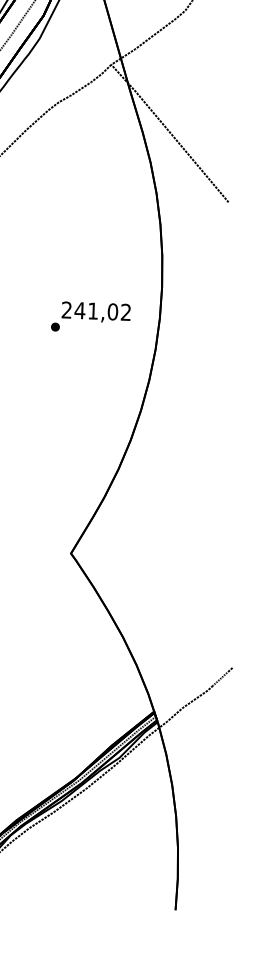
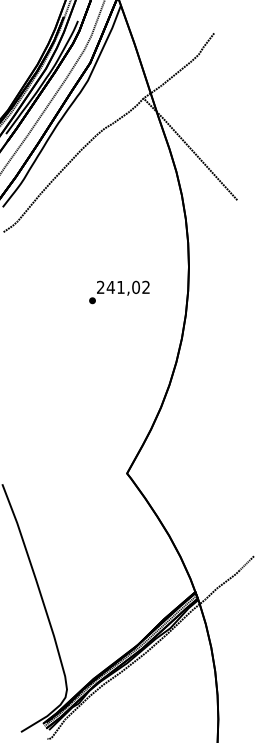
text: (91, 317) -> (119, 292), moved

